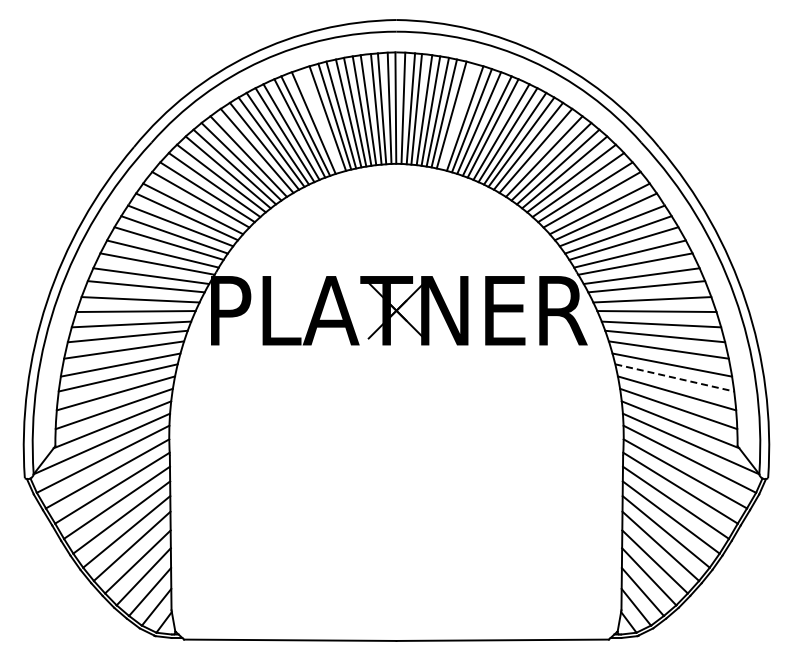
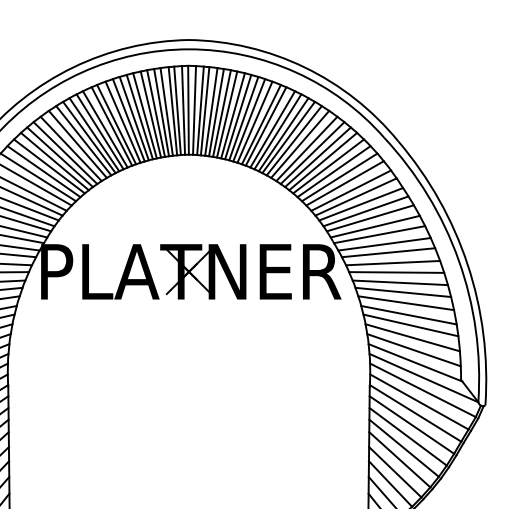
line: (457, 116) -> (237, 116), added
line: (320, 120) -> (128, 120), added
line: (674, 377) -> (410, 325), dashed -> solid

